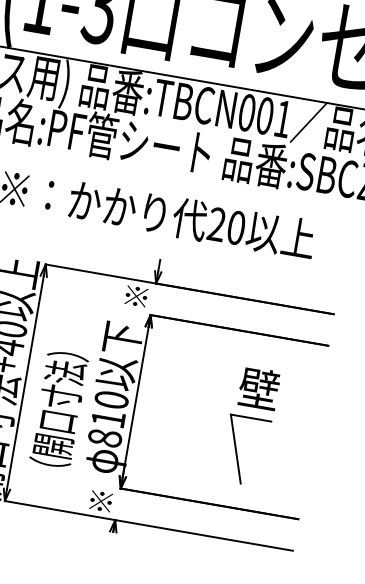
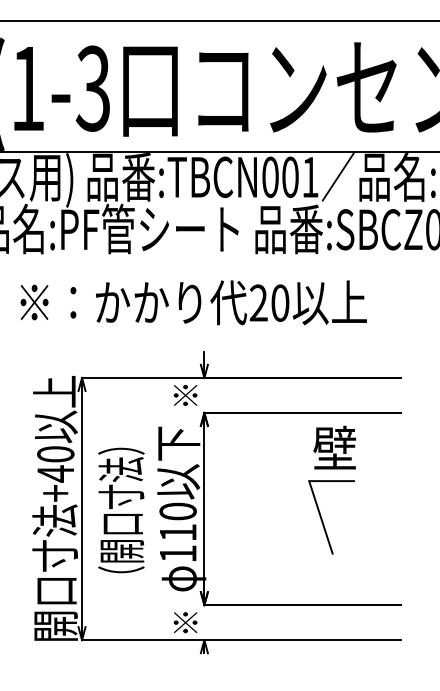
text: (59, 409) -> (121, 510), moved
part: (251, 418) -> (332, 481), moved
text: (104, 437) -> (177, 553), 810 -> 110

